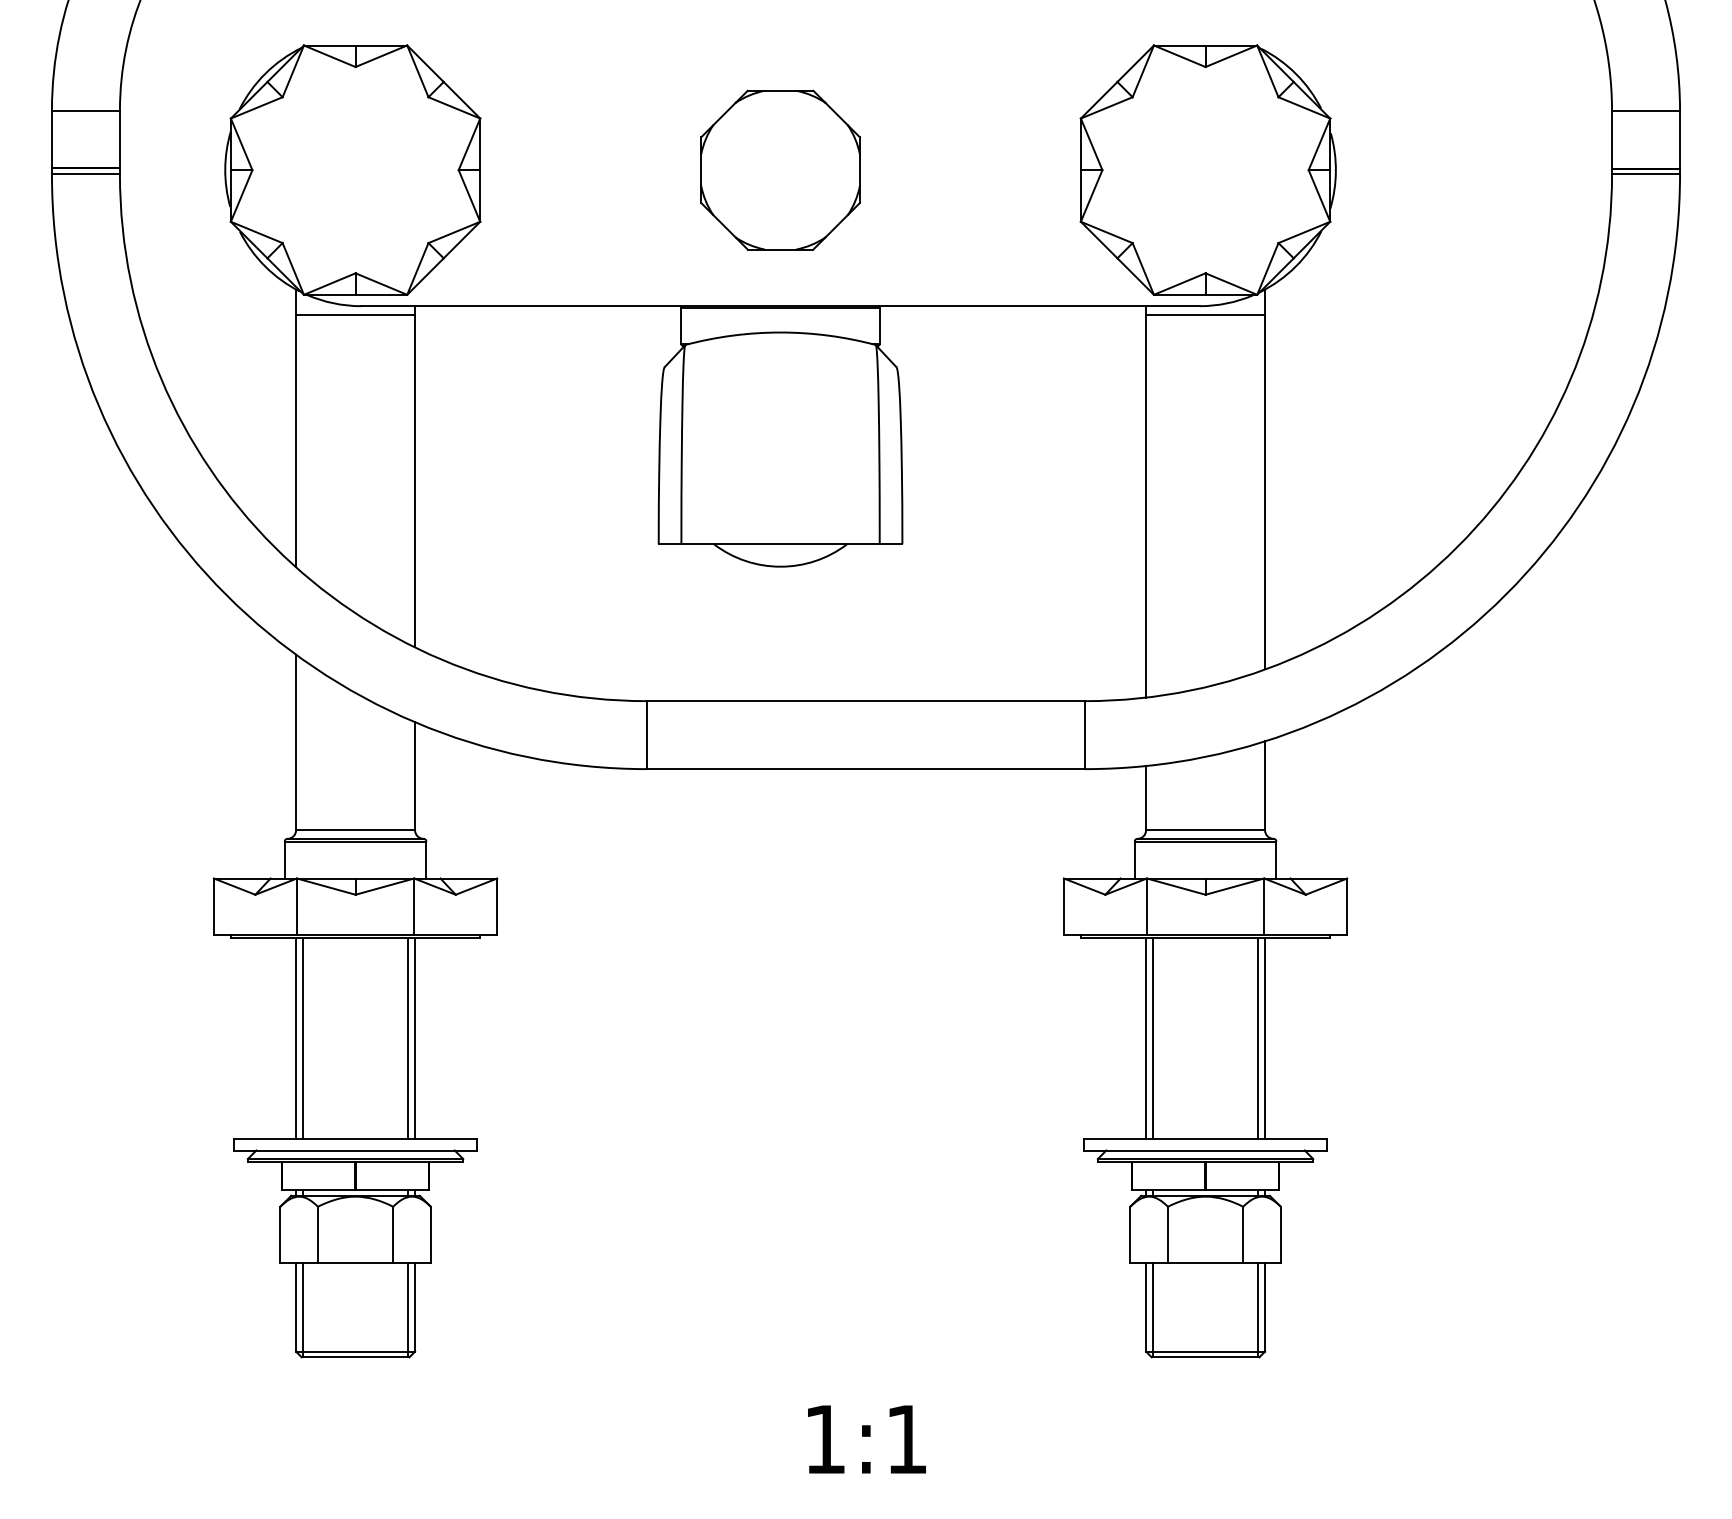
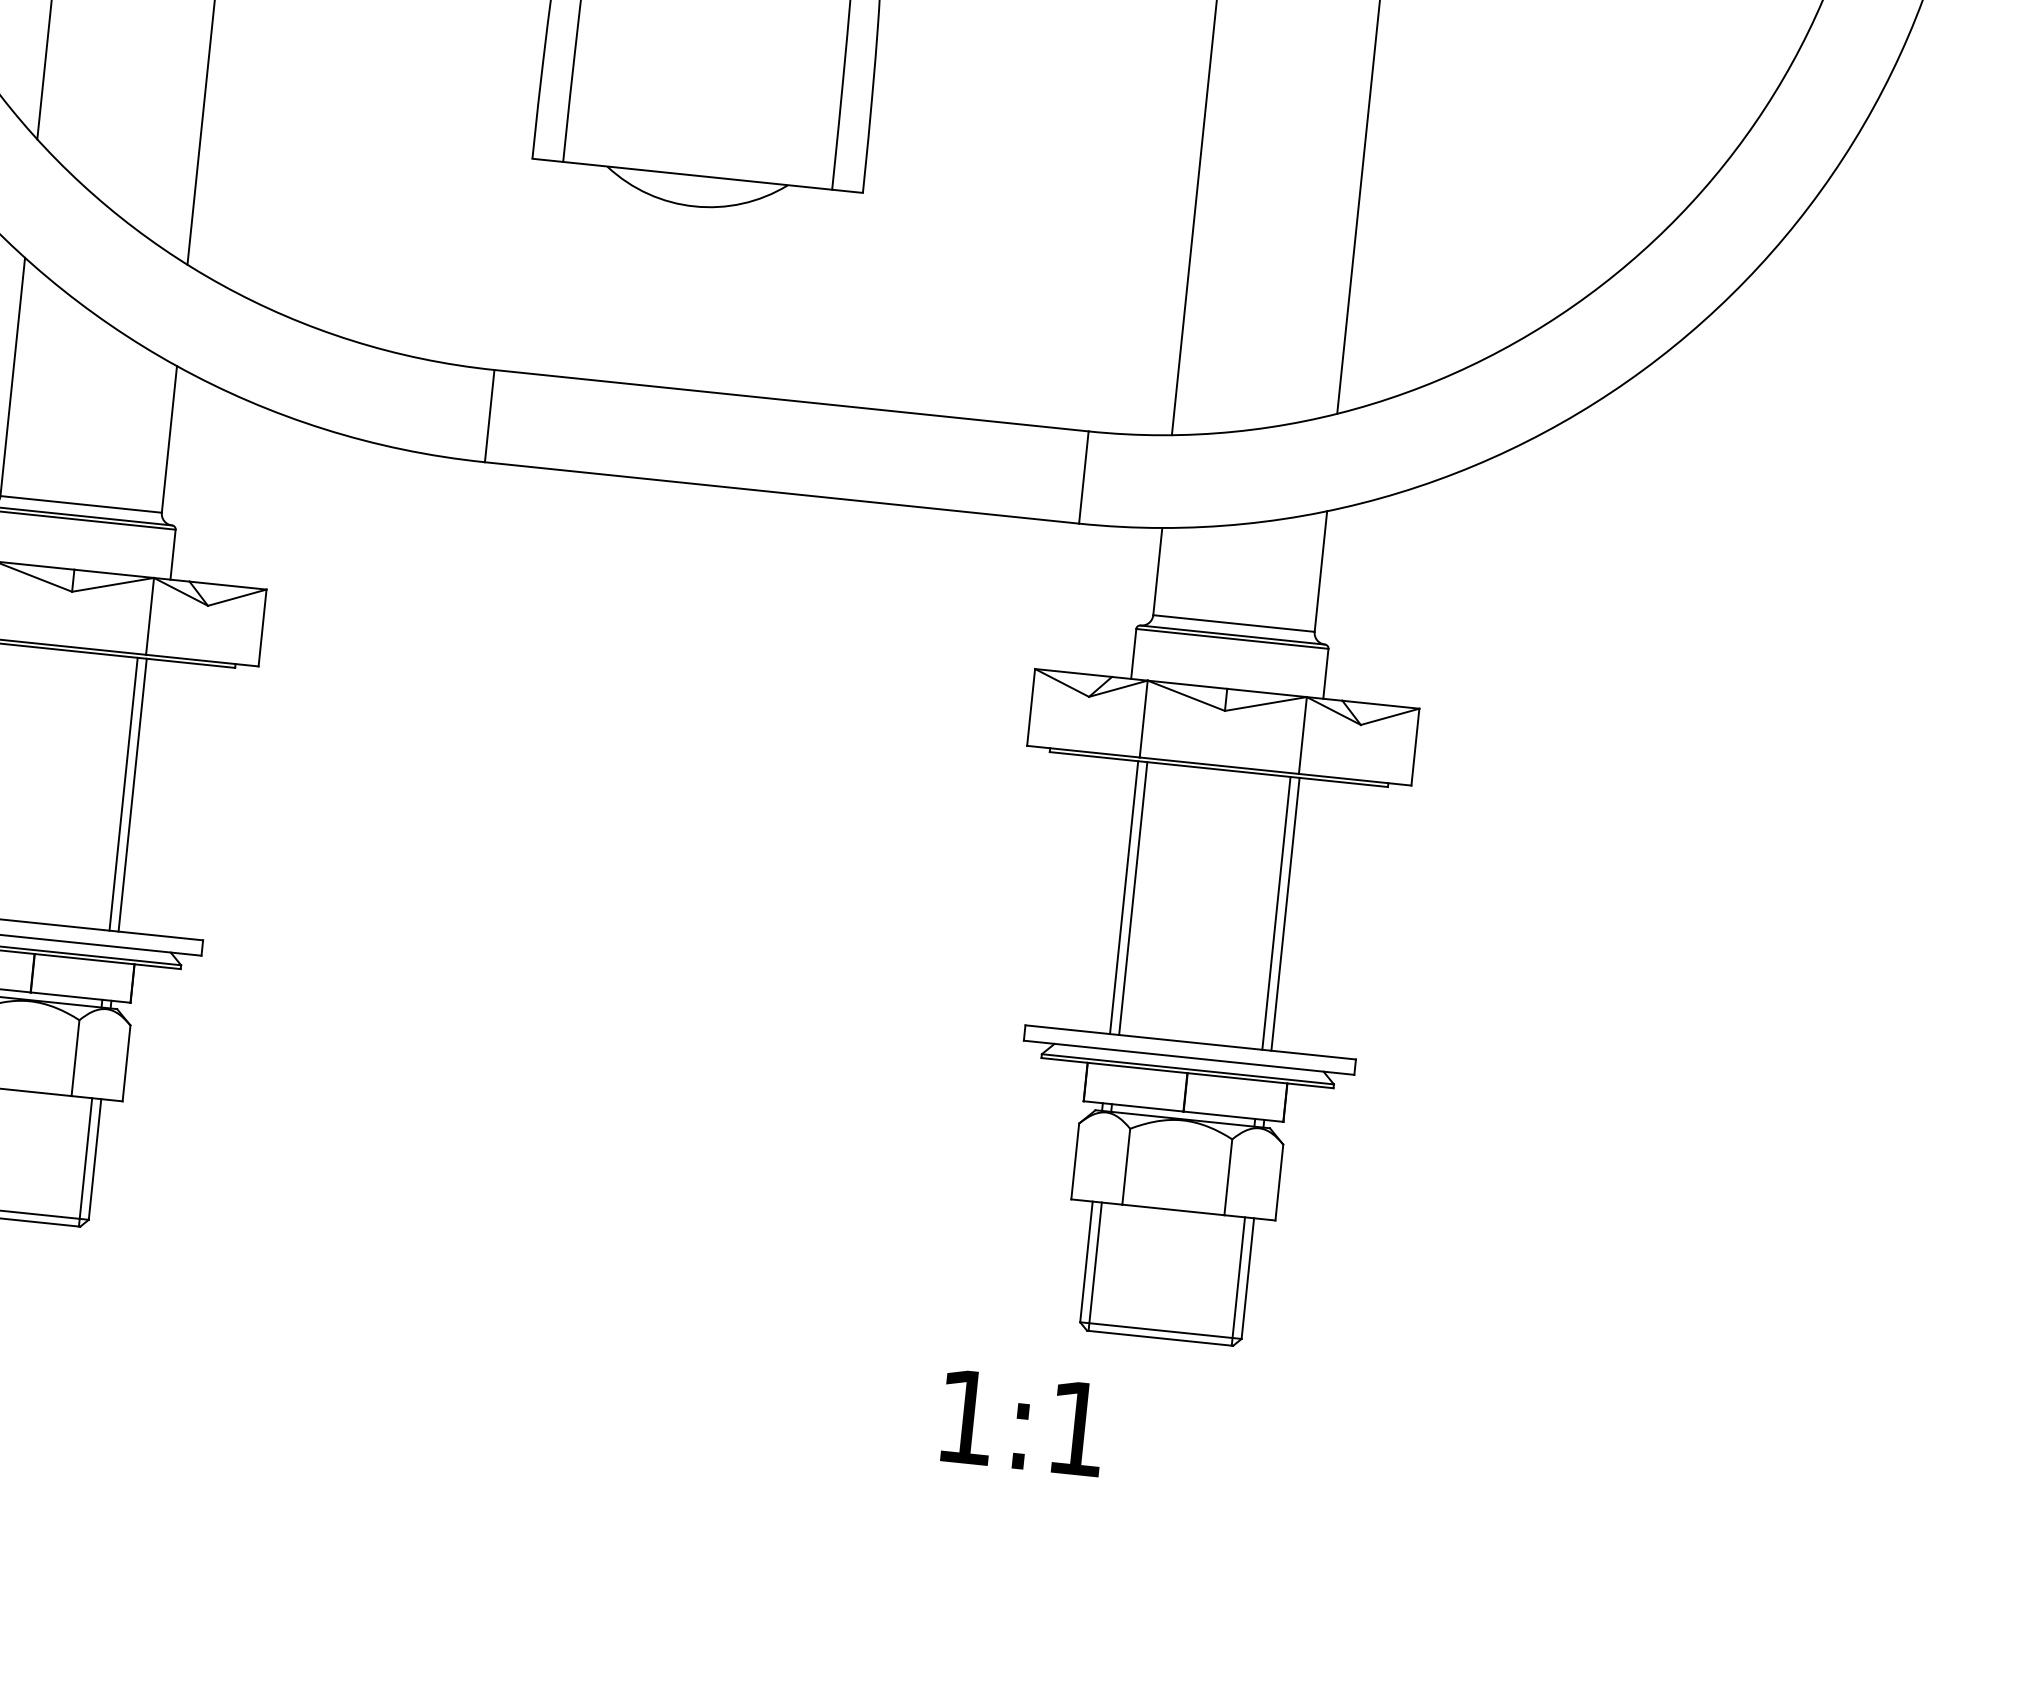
text: (866, 1439) -> (1022, 1422), moved

